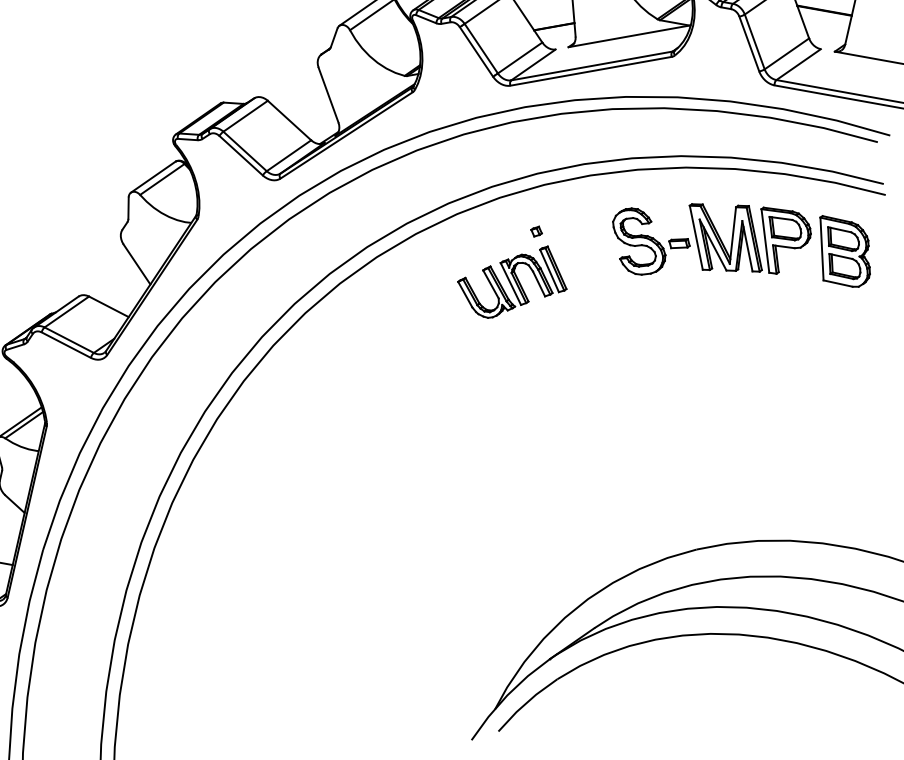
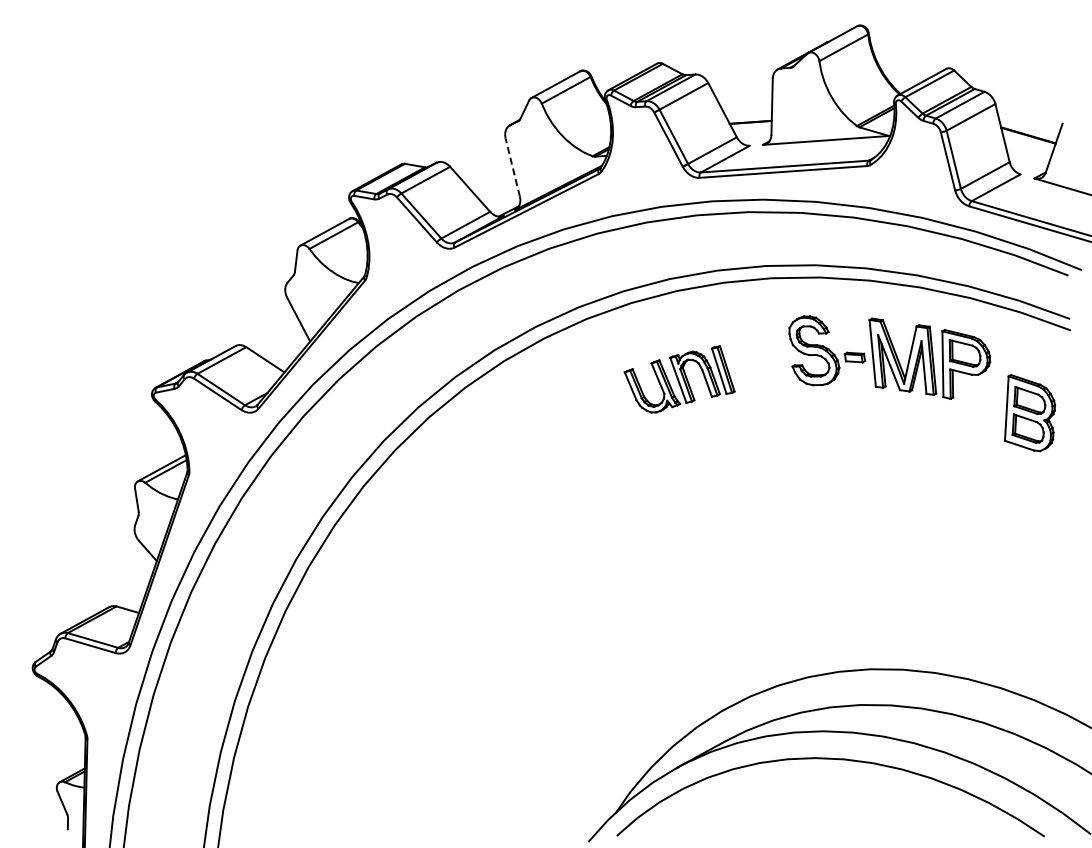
line: (328, 95) -> (512, 167), solid -> dashed
part: (536, 231) -> (710, 329), removed
part: (845, 251) -> (1030, 413), moved

